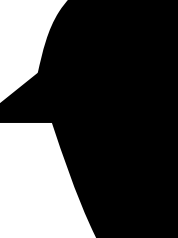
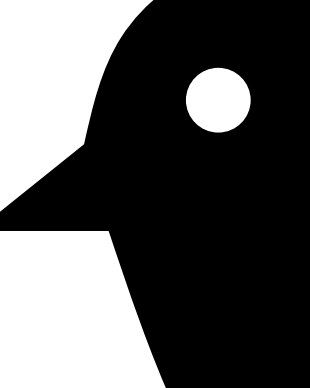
fill: (114, 47) -> (217, 99), removed

